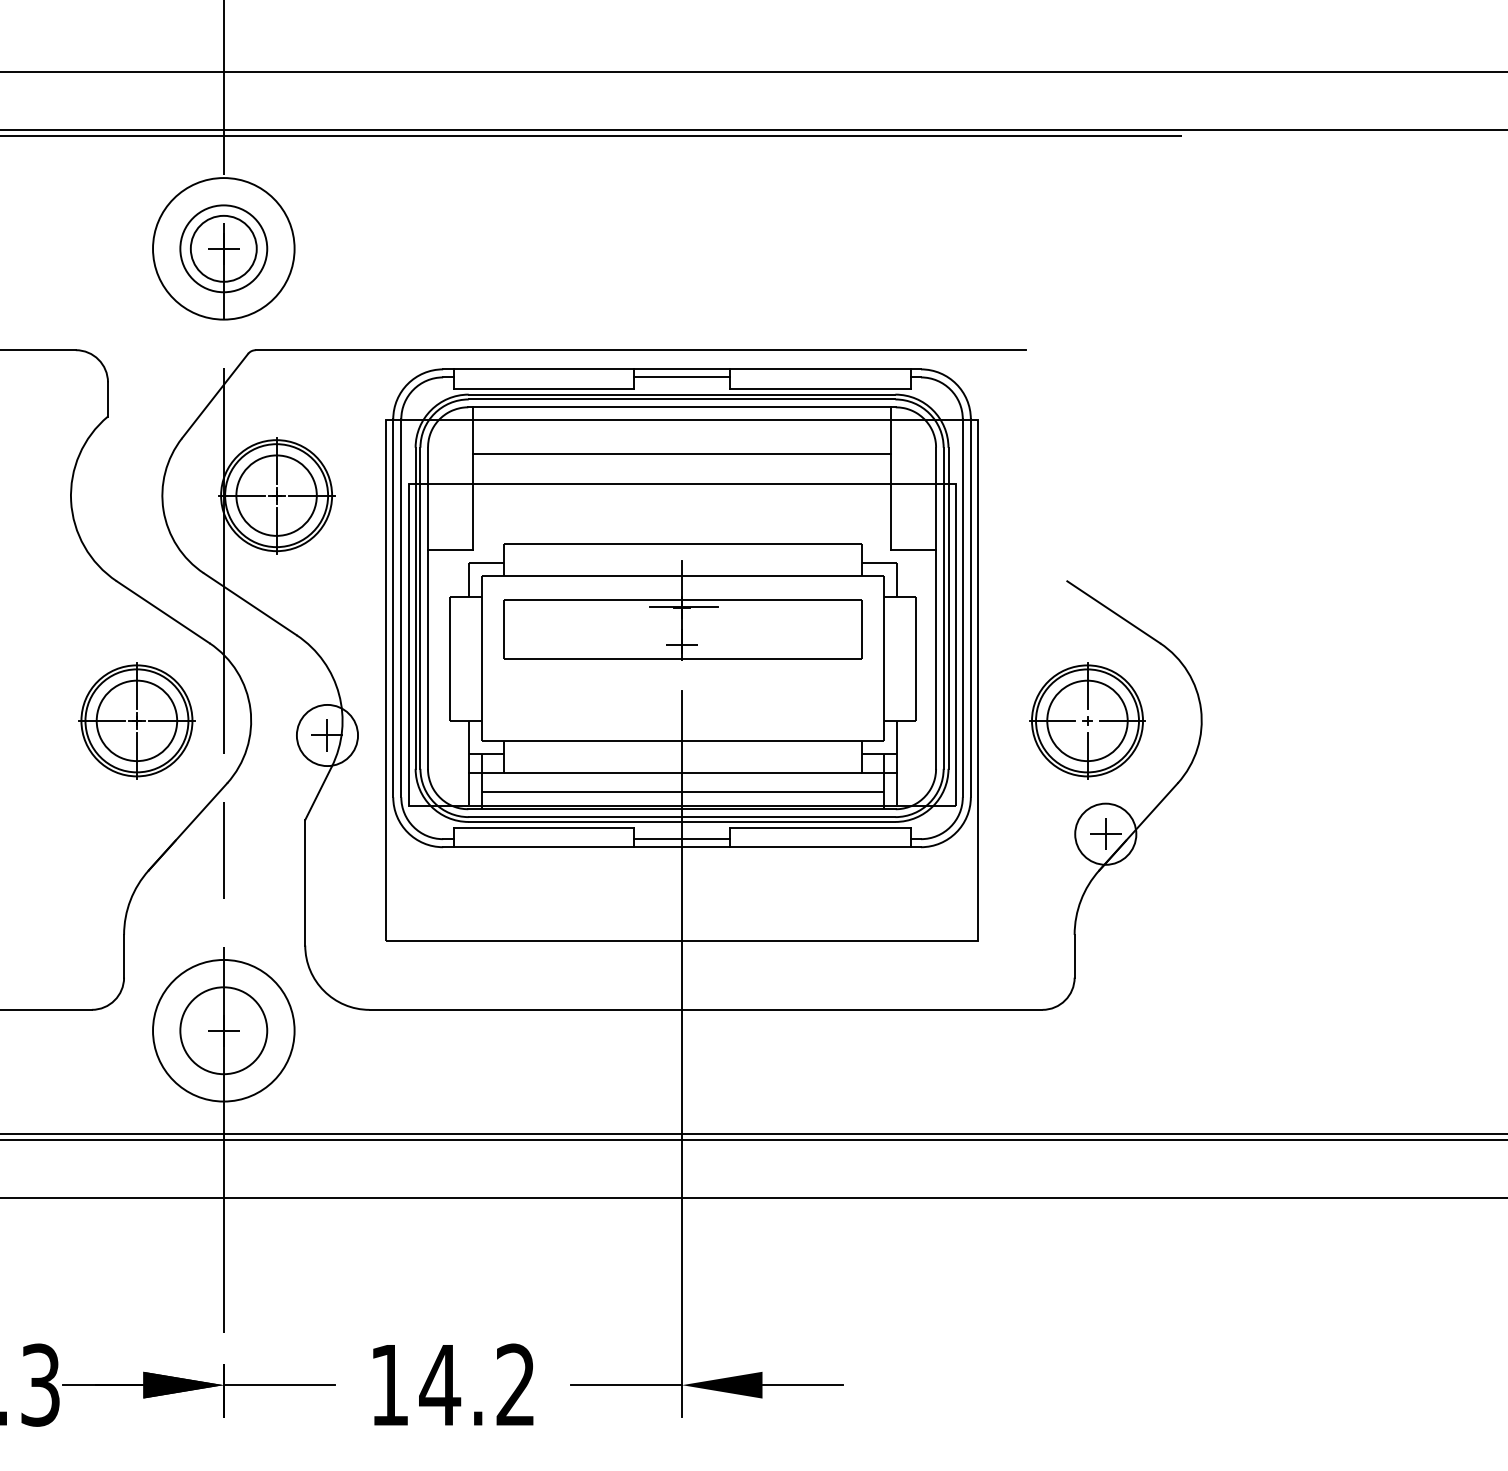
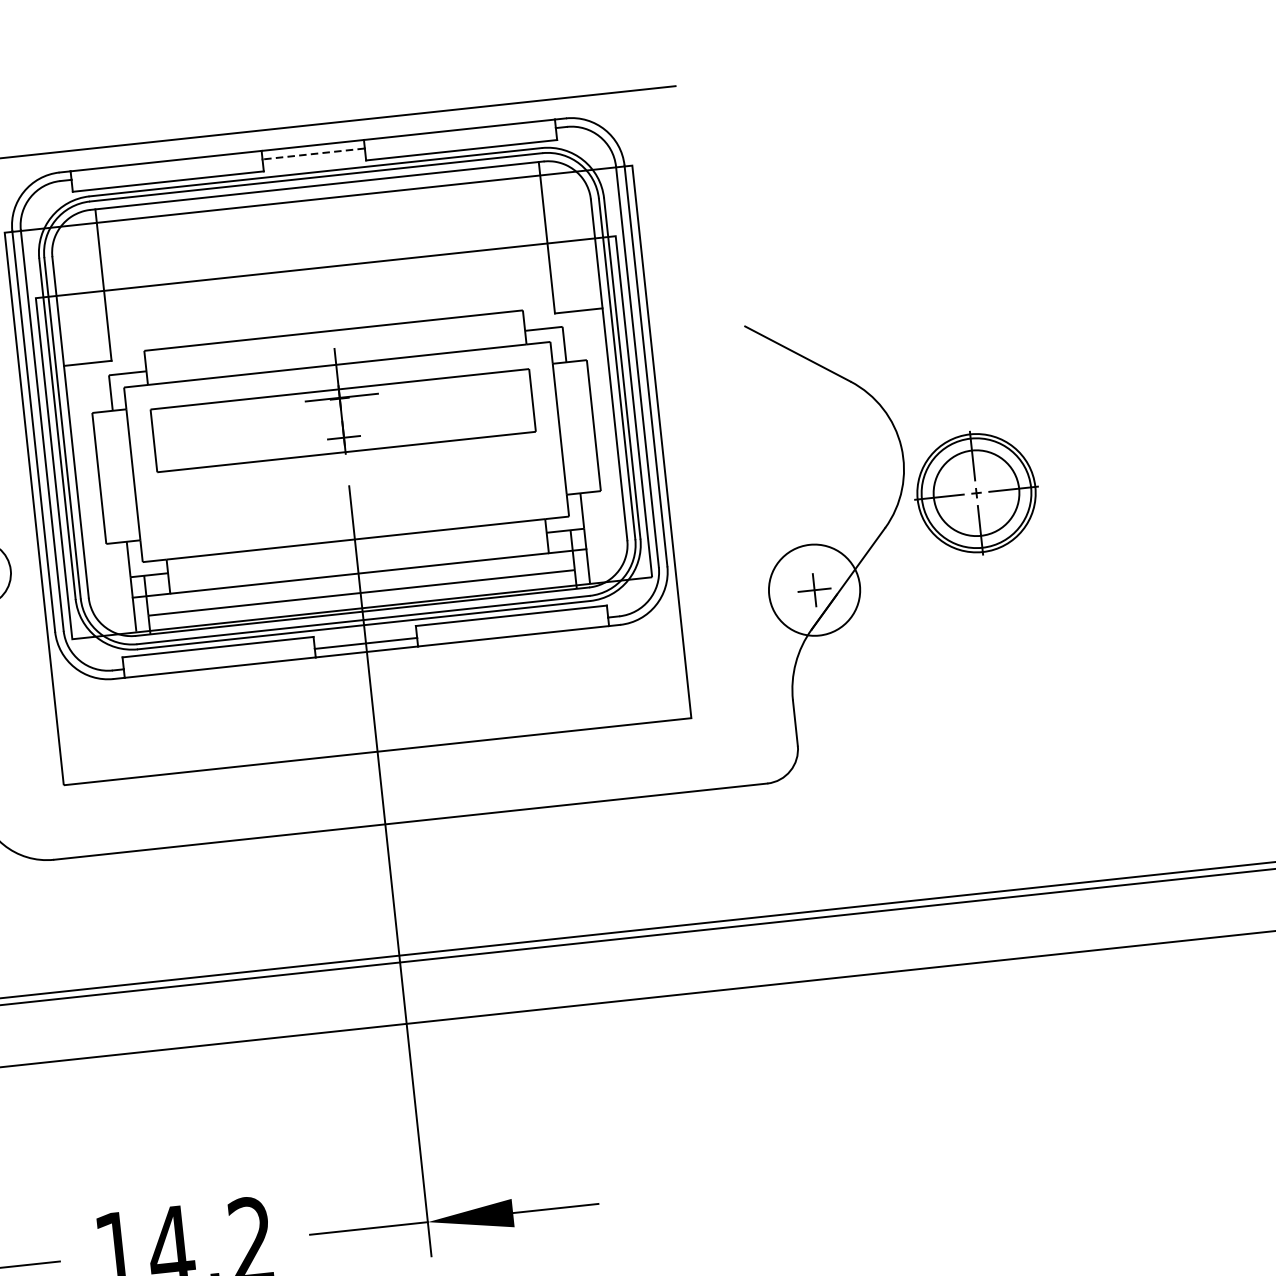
line: (681, 377) -> (313, 154), solid -> dashed
line: (681, 453) -> (321, 234), removed
part: (1087, 720) -> (976, 492), moved
circle: (1105, 833) -> (814, 589), size x1.4

